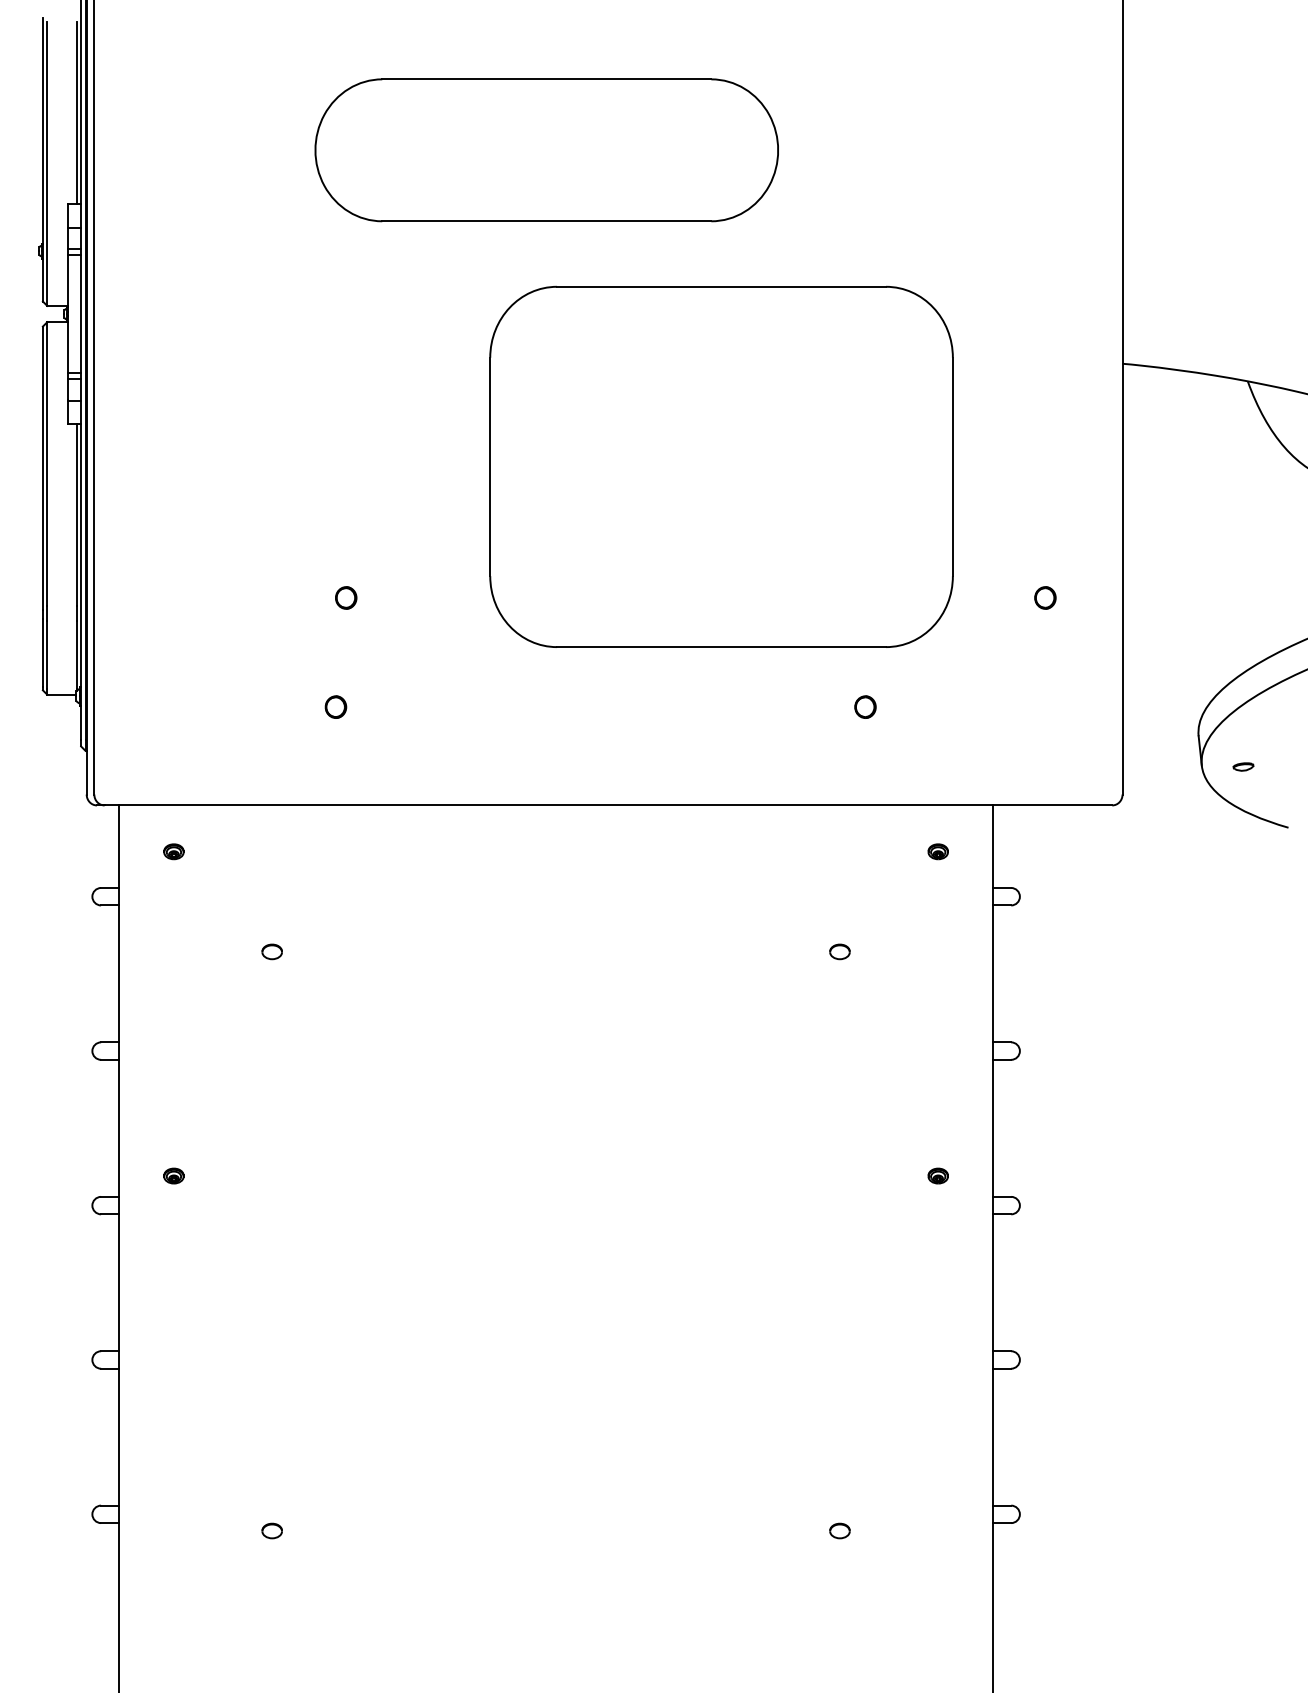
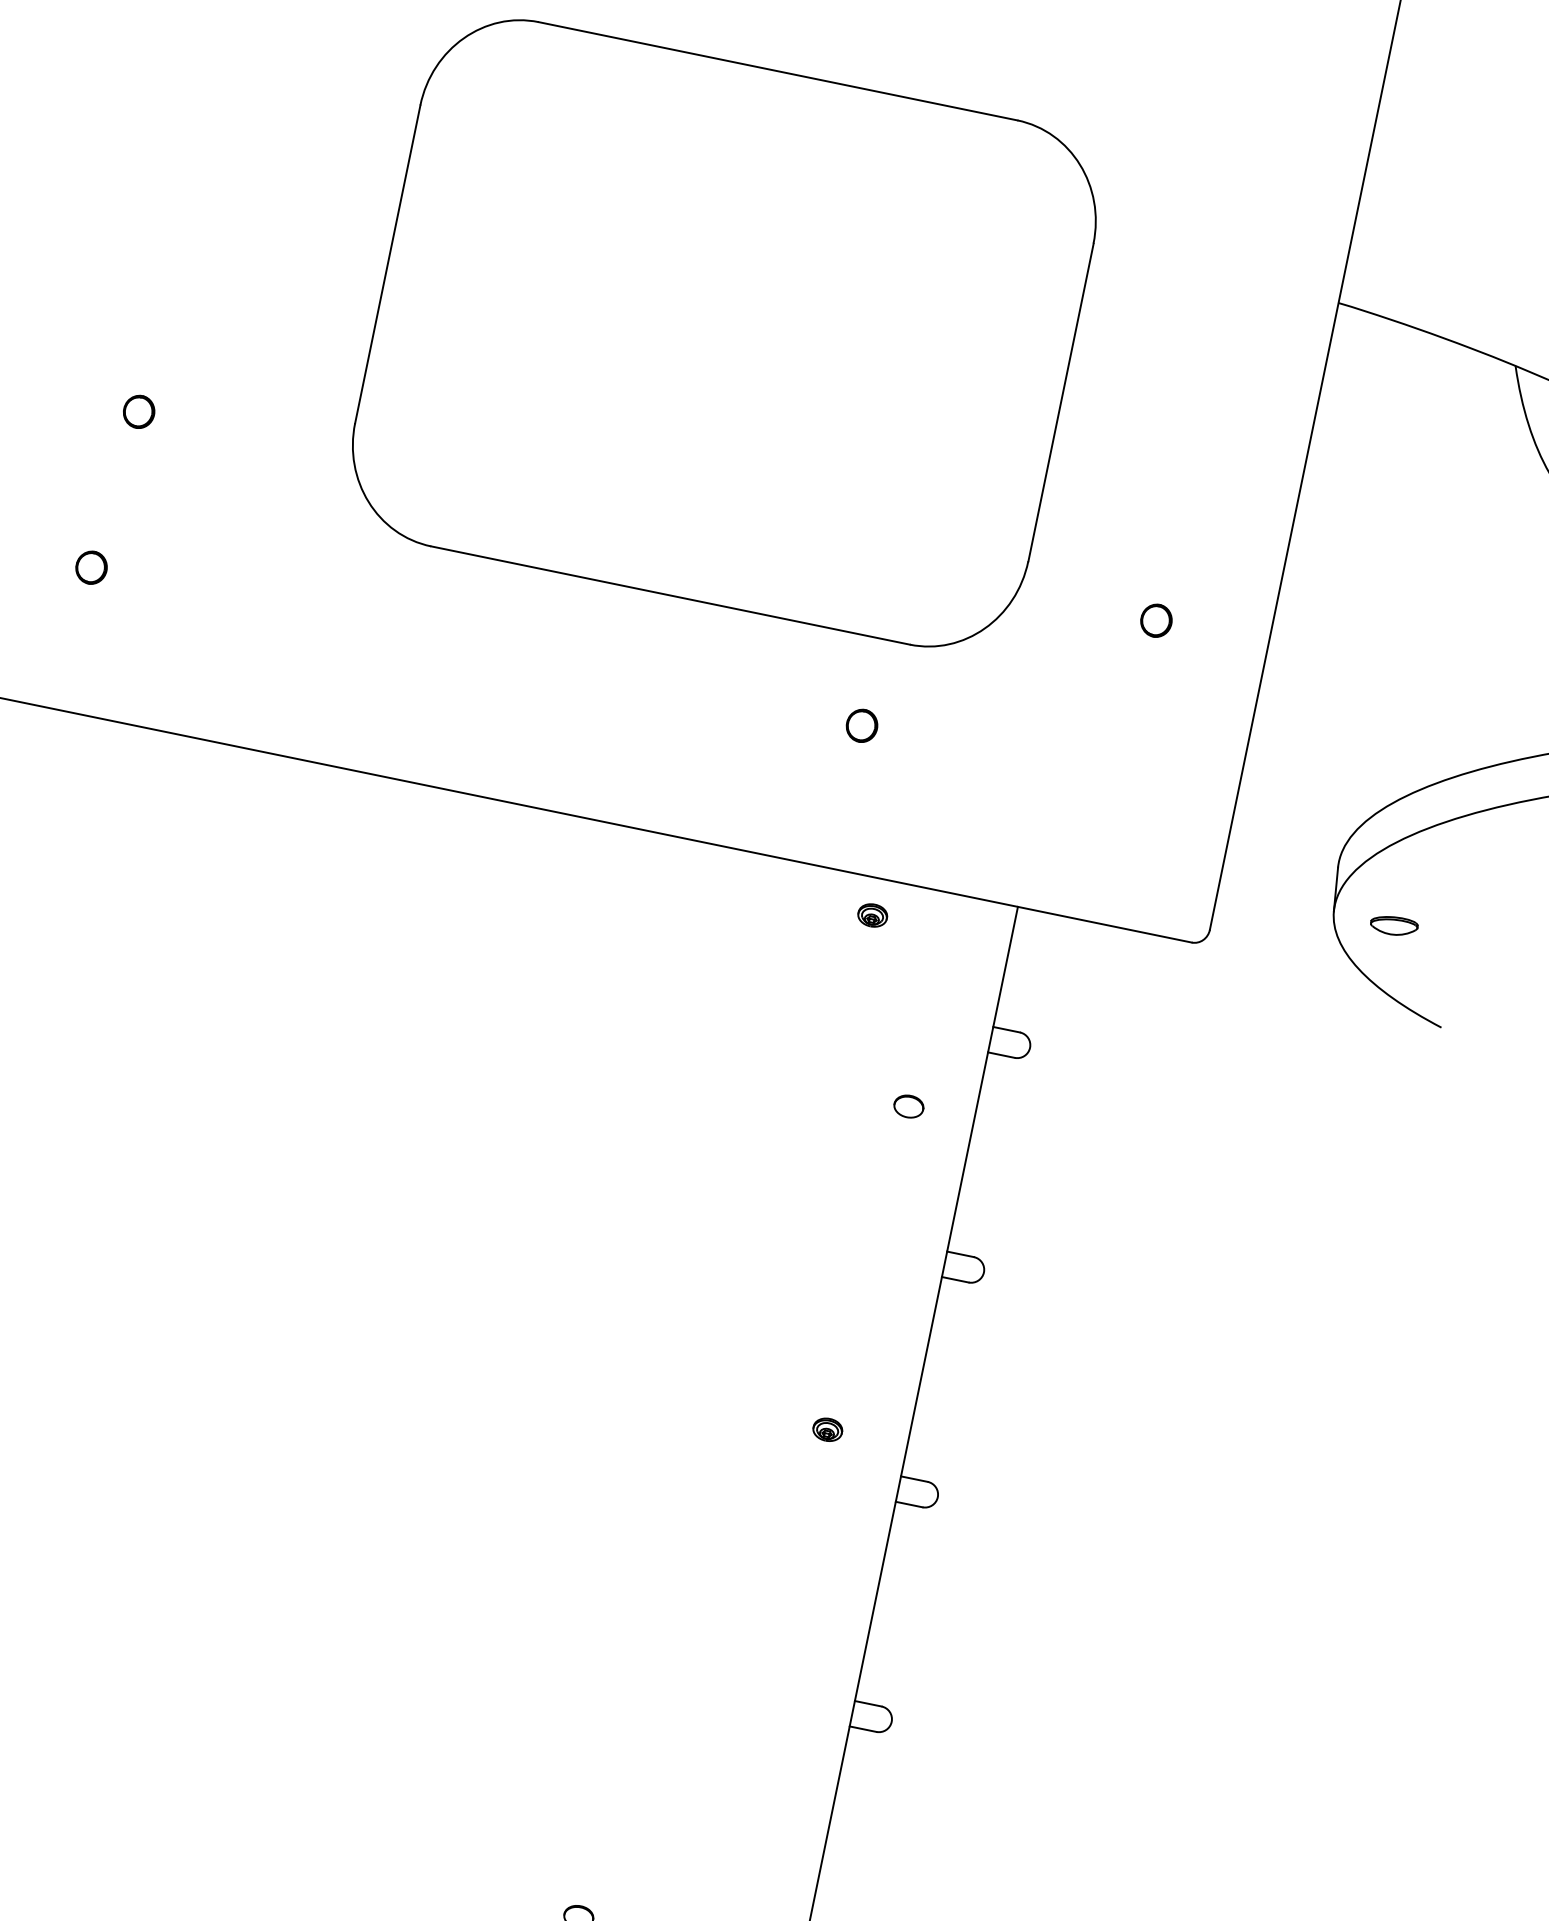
part: (1243, 766) -> (1394, 925), size x1.6
part: (937, 851) -> (871, 914), moved
part: (839, 951) -> (908, 1105), moved

